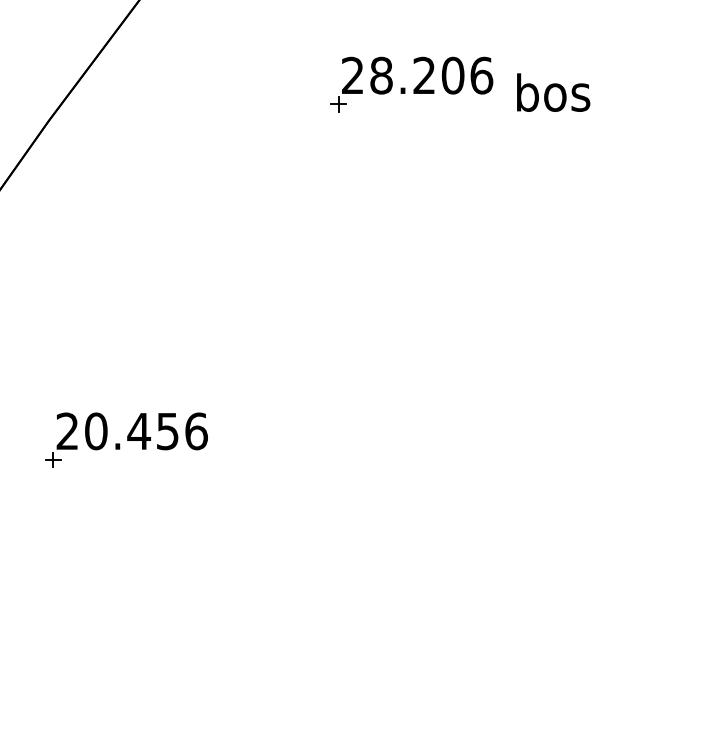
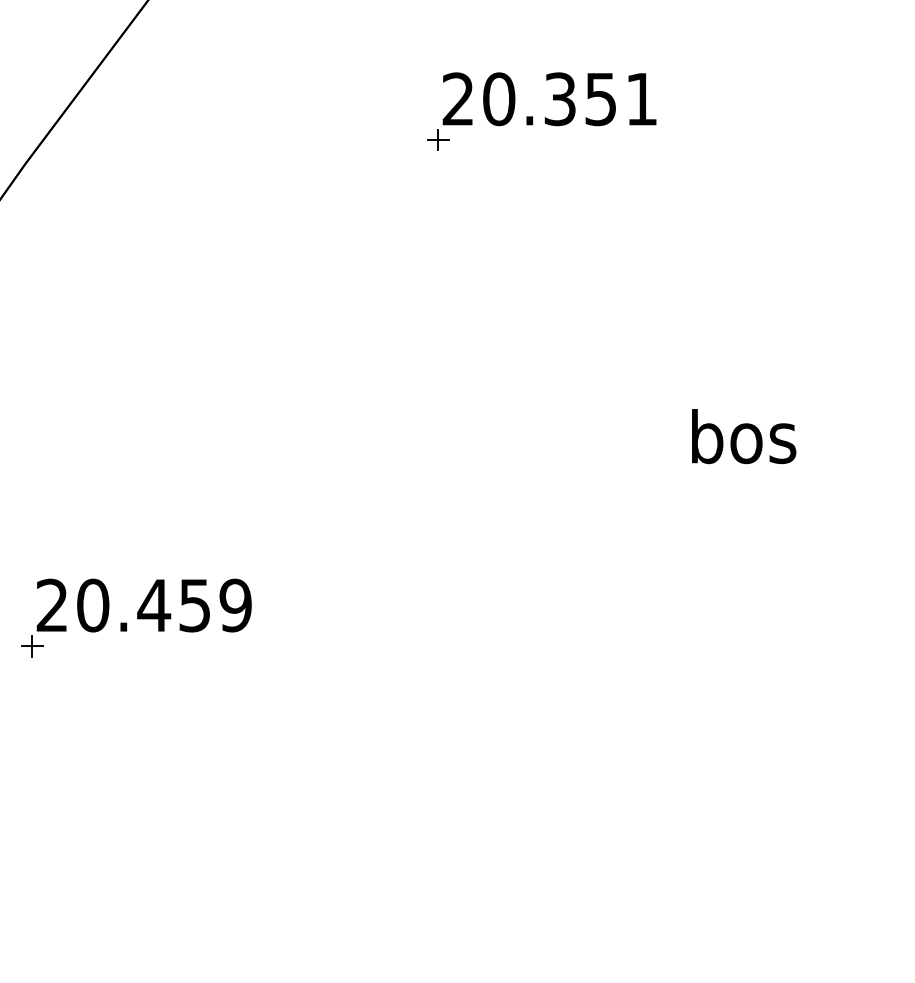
text: (431, 75) -> (570, 98), 28.206 -> 20.351
text: (553, 92) -> (743, 436), moved
text: (196, 431) -> (235, 605), 20.456 -> 20.459

